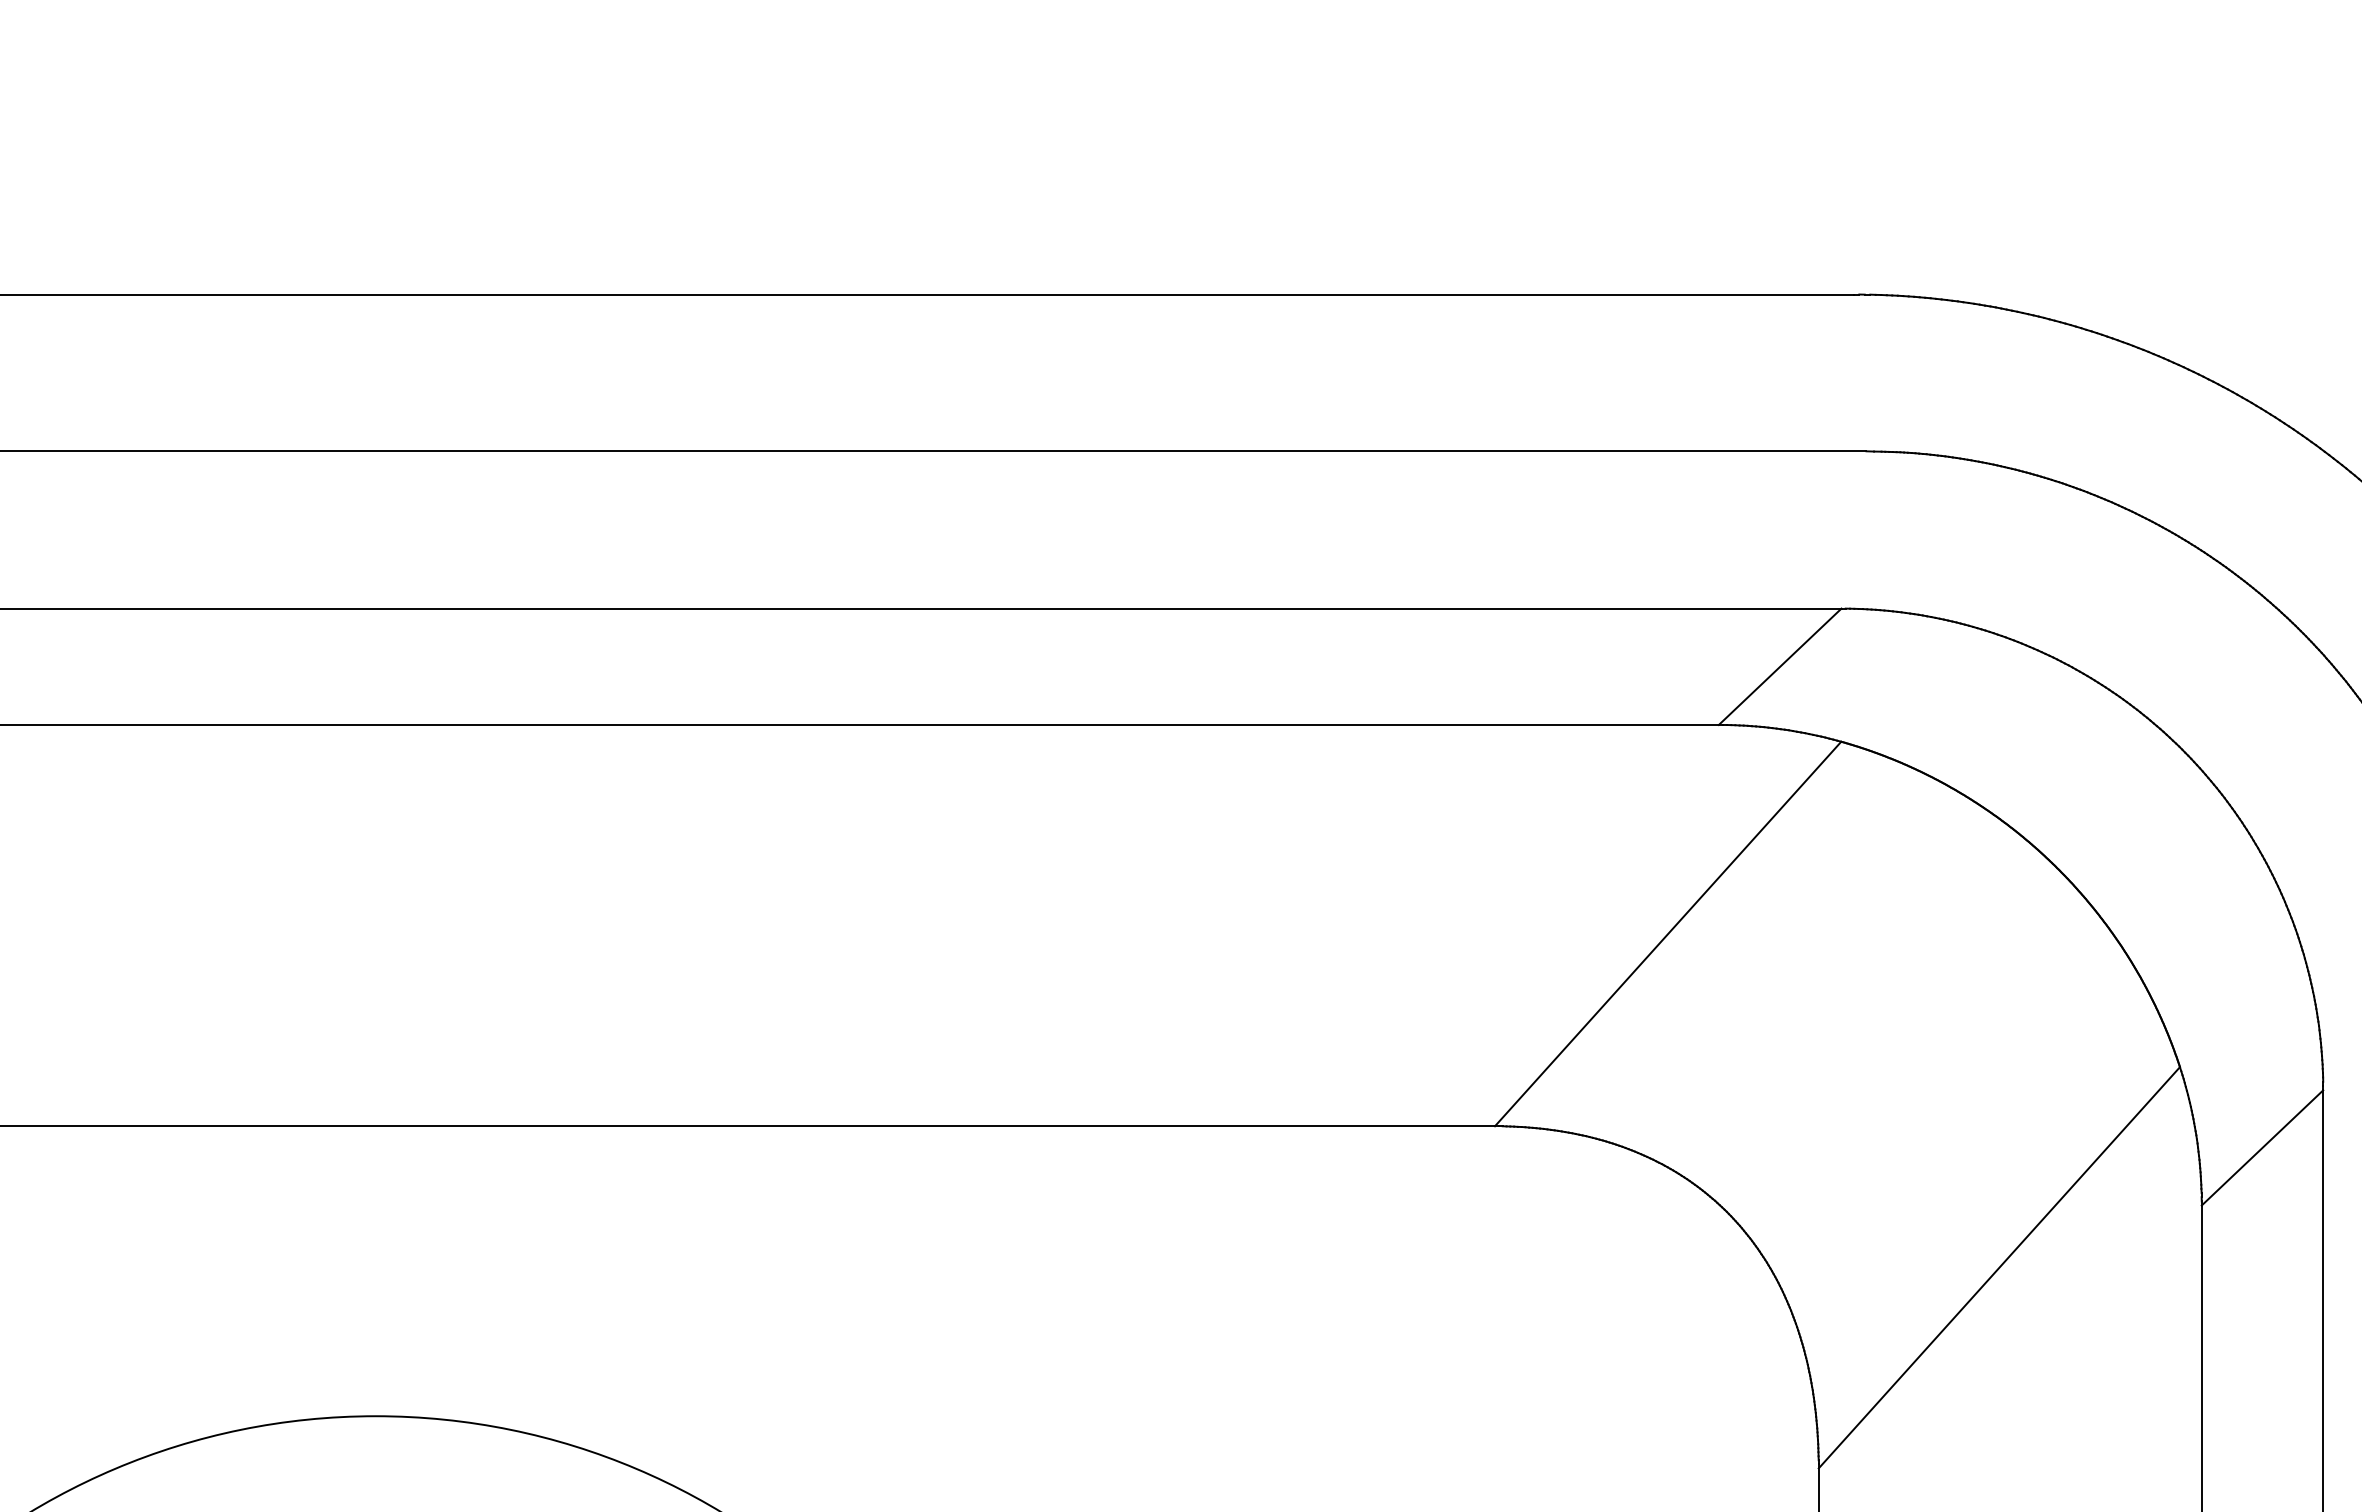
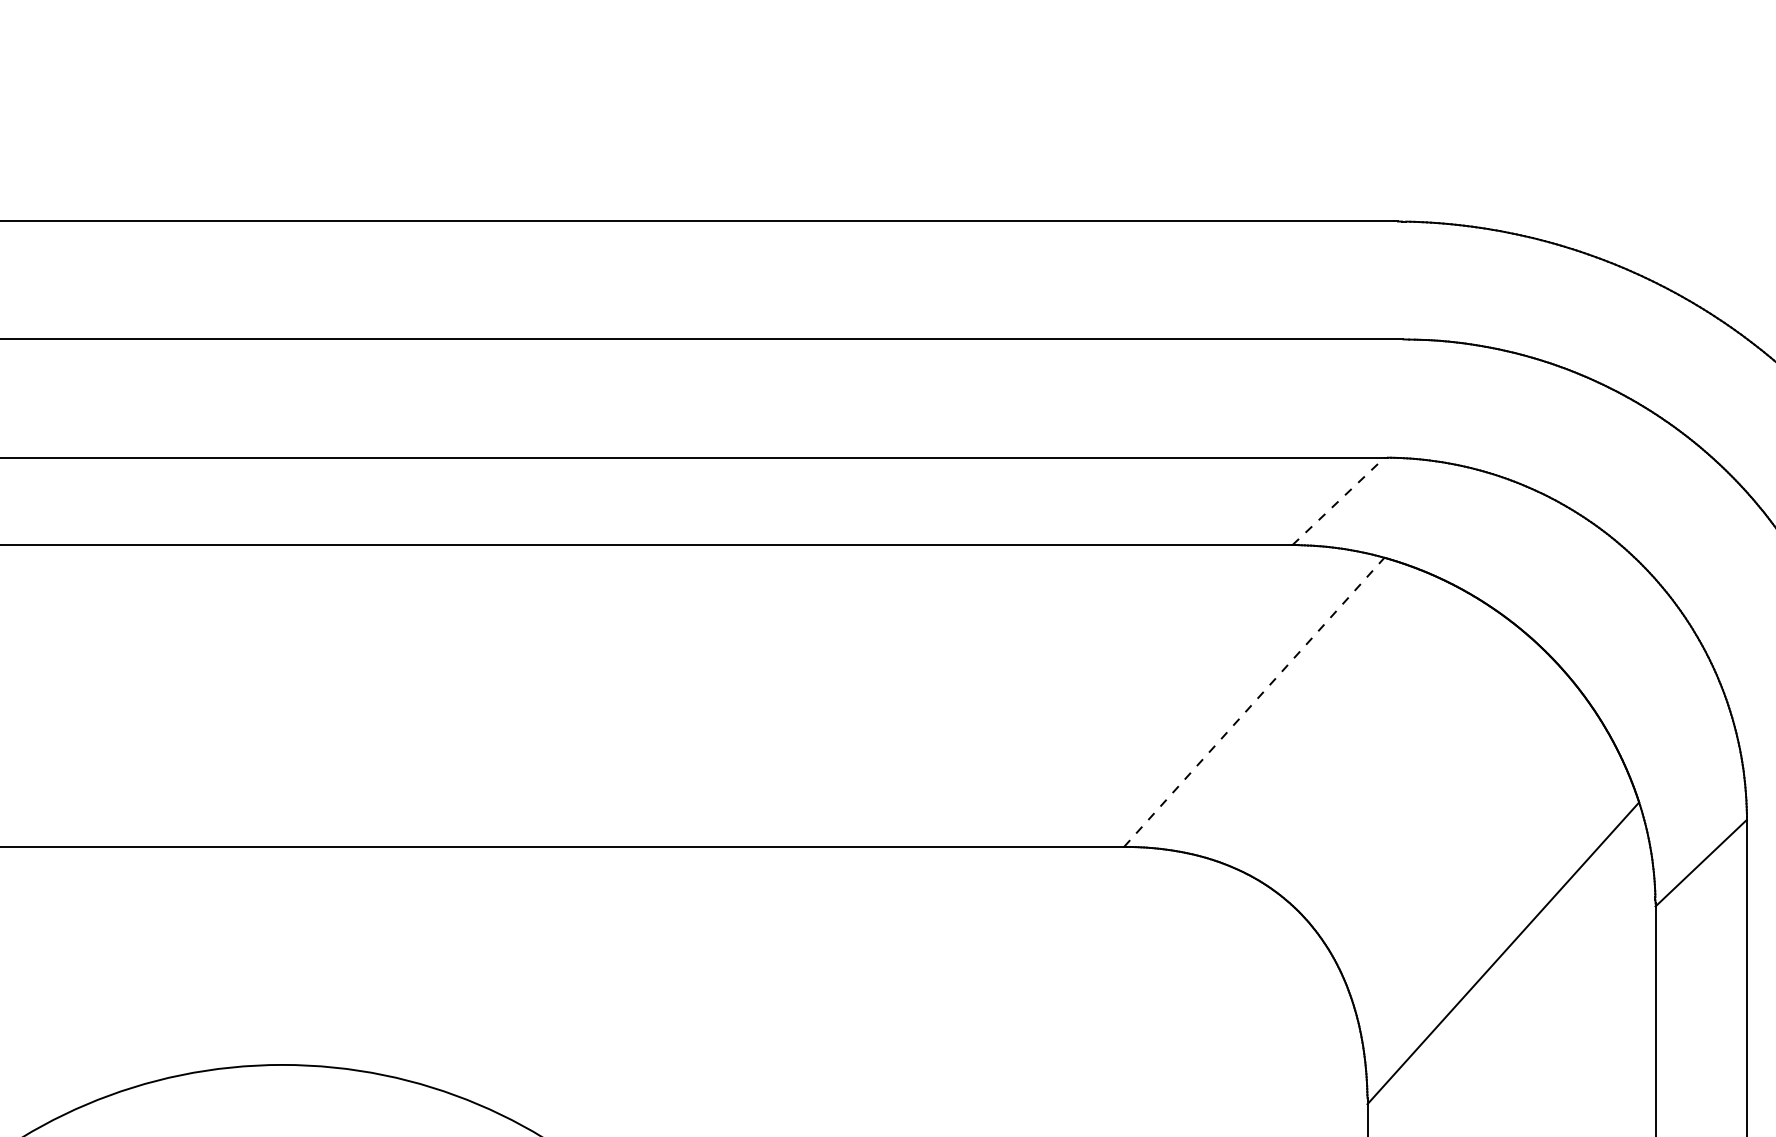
line: (1780, 666) -> (1338, 501), solid -> dashed
line: (1668, 934) -> (1254, 702), solid -> dashed

